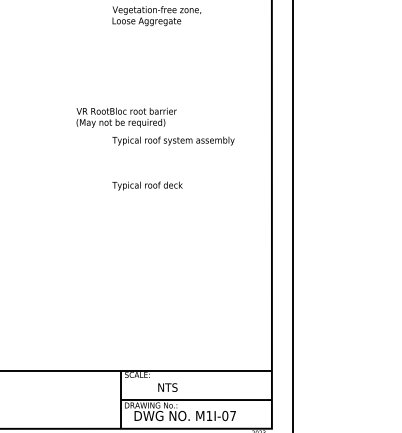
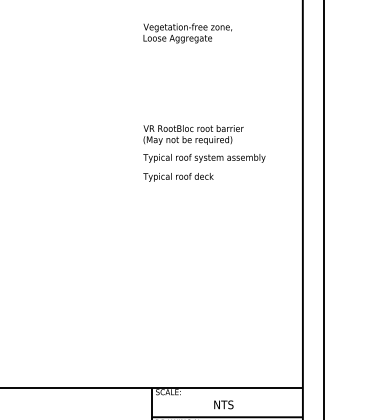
text: (126, 117) -> (193, 134), moved
text: (147, 185) -> (178, 176), moved
text: (167, 387) -> (223, 404), moved

